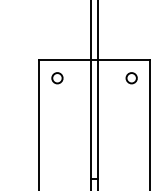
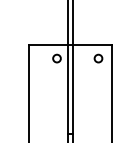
circle: (56, 78) -> (56, 58), moved

